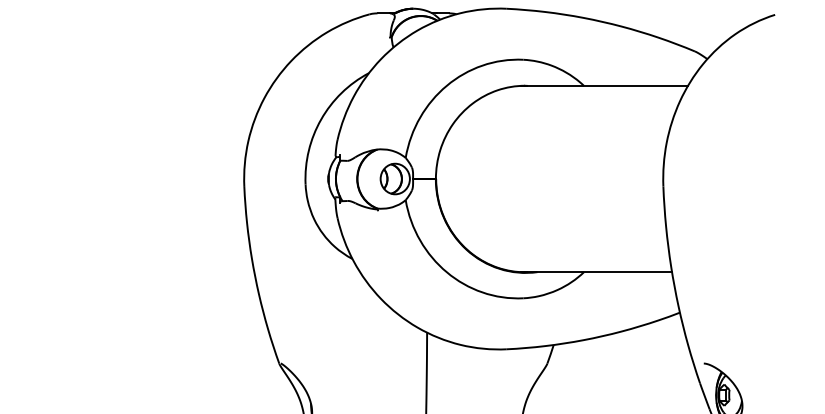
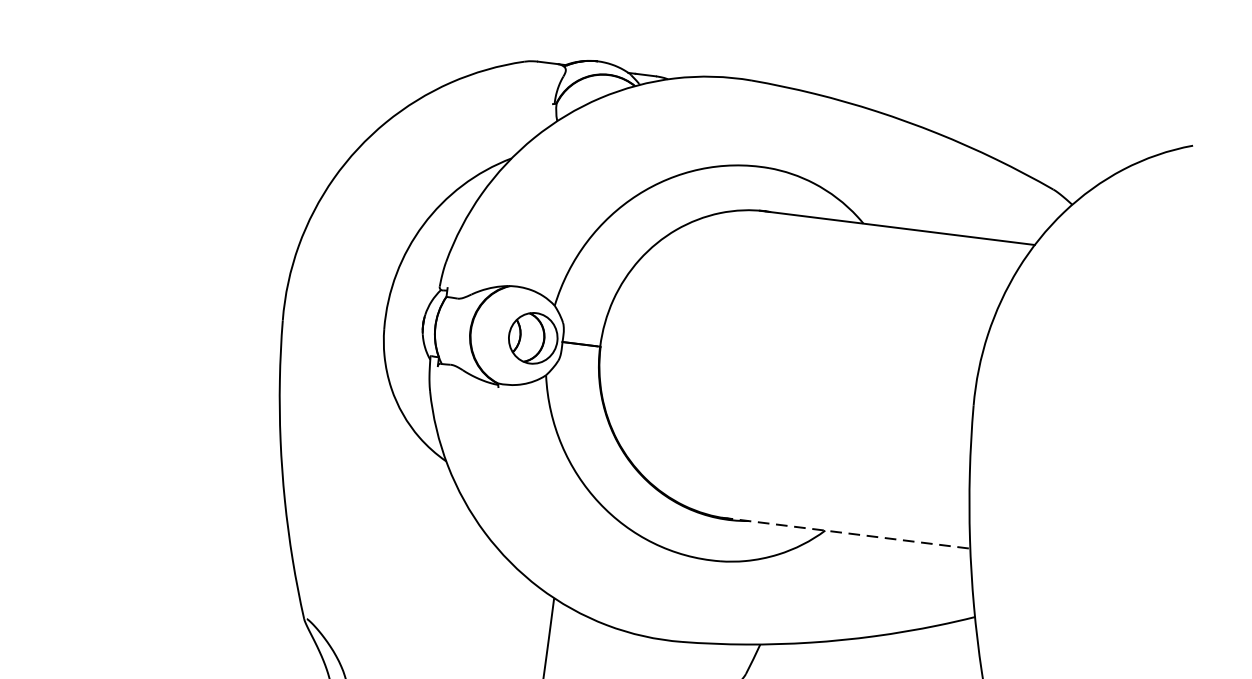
line: (597, 272) -> (847, 533), solid -> dashed

